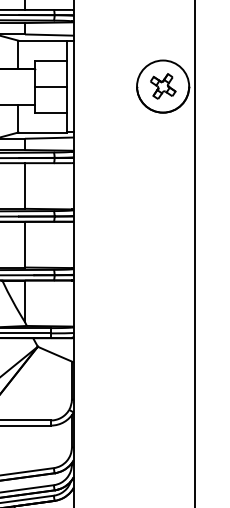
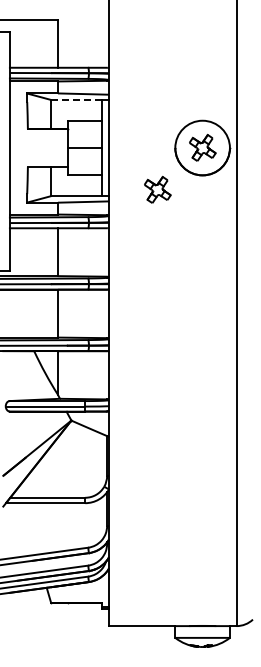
line: (42, 40) -> (76, 99), solid -> dashed
part: (120, 126) -> (157, 189), added

